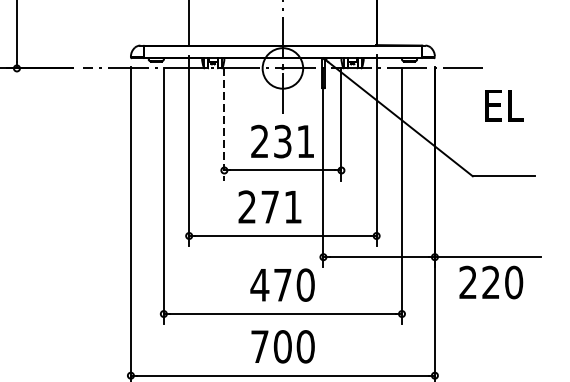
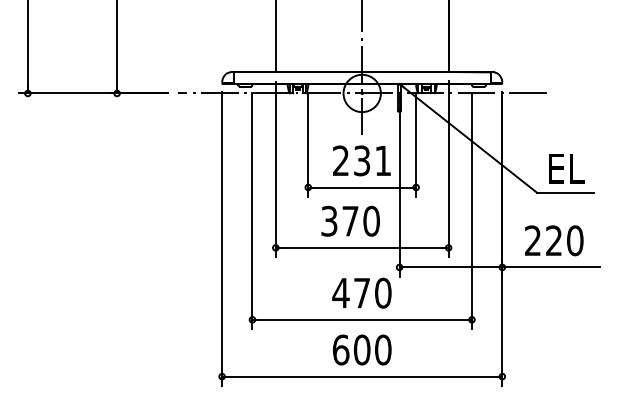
text: (504, 105) -> (566, 168), moved
line: (224, 124) -> (308, 145), dashed -> solid
text: (270, 206) -> (350, 220), 271 -> 370
text: (491, 282) -> (554, 240), moved
text: (259, 346) -> (340, 349), 700 -> 600

